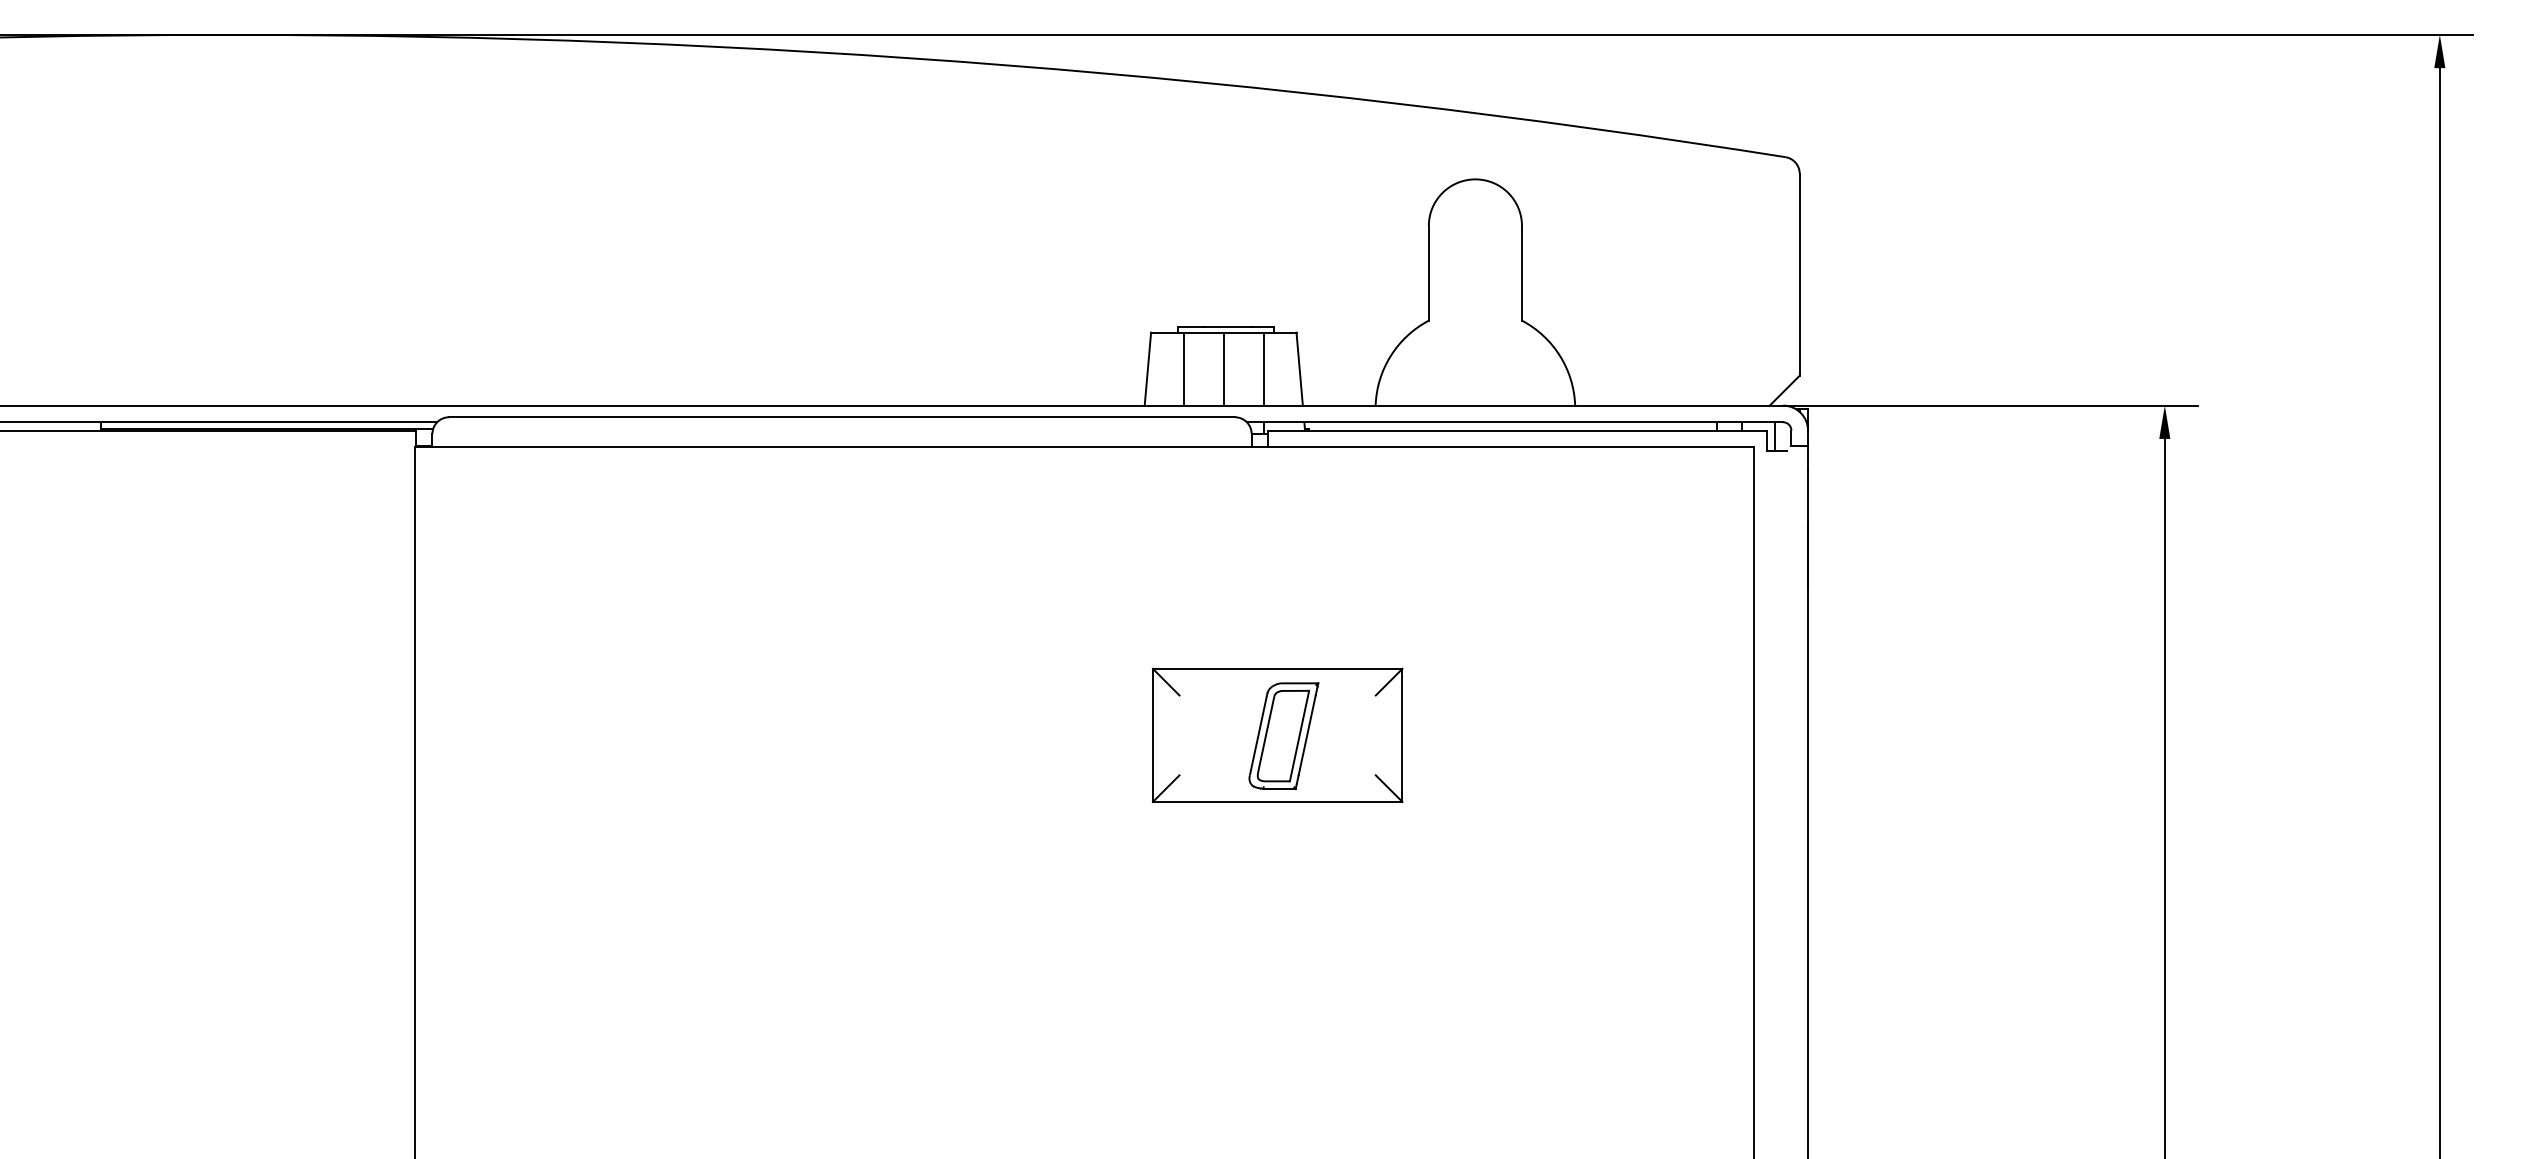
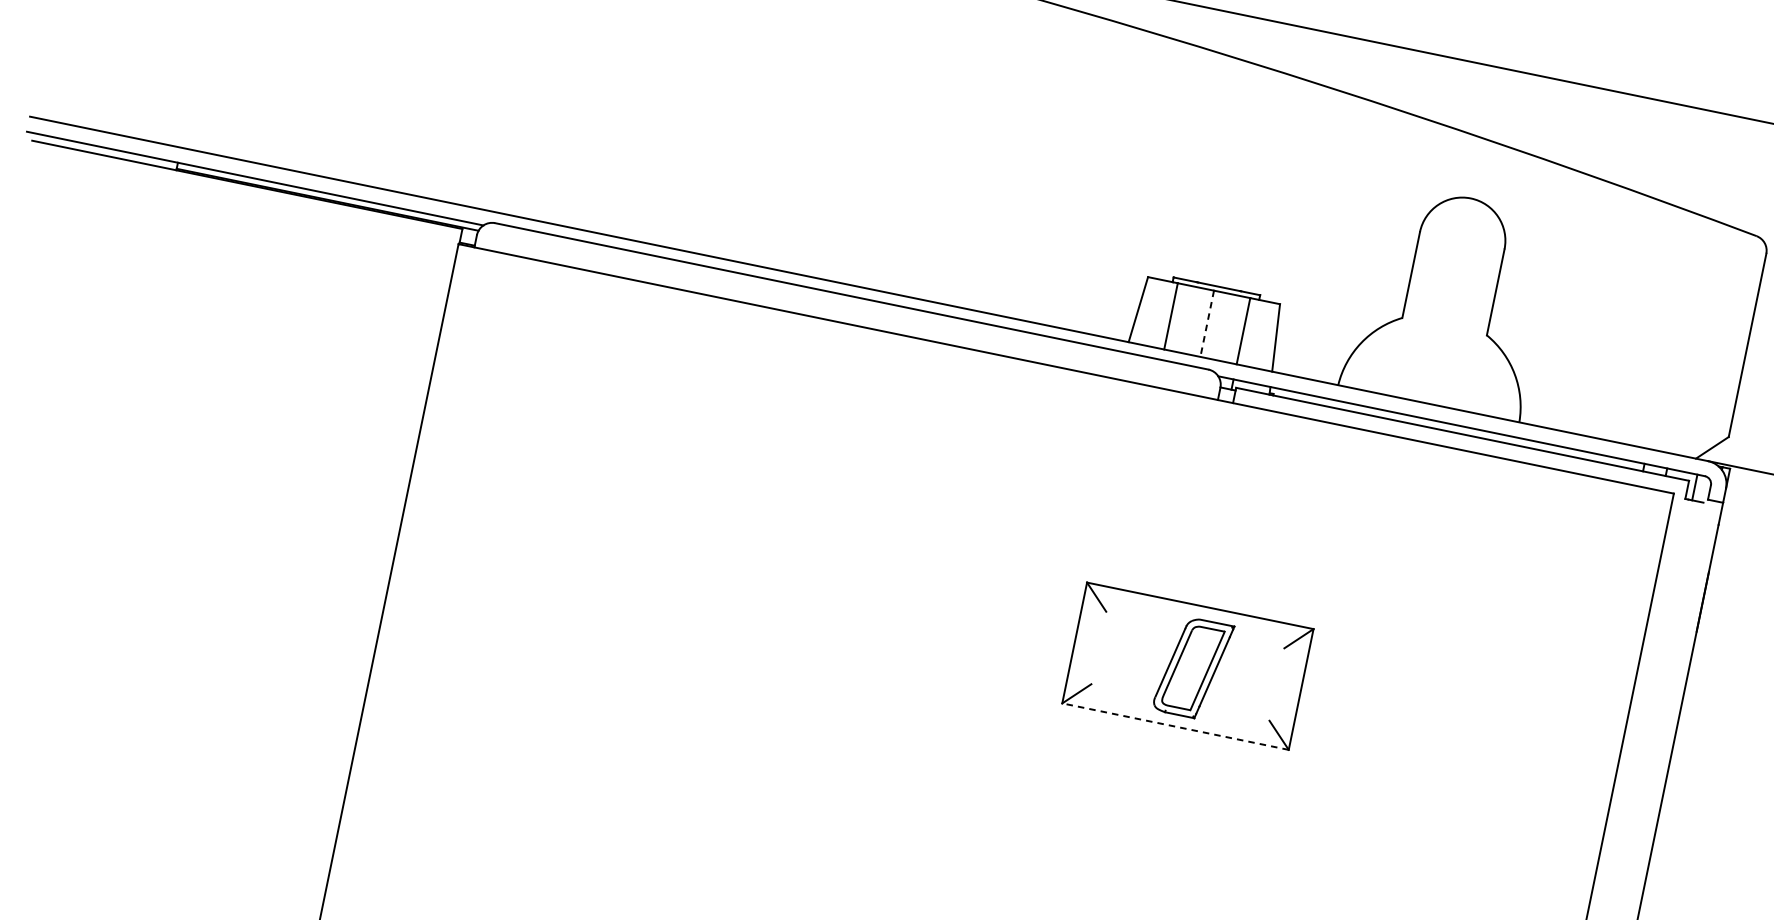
line: (1223, 369) -> (1206, 324), solid -> dashed
line: (1277, 801) -> (1175, 726), solid -> dashed

